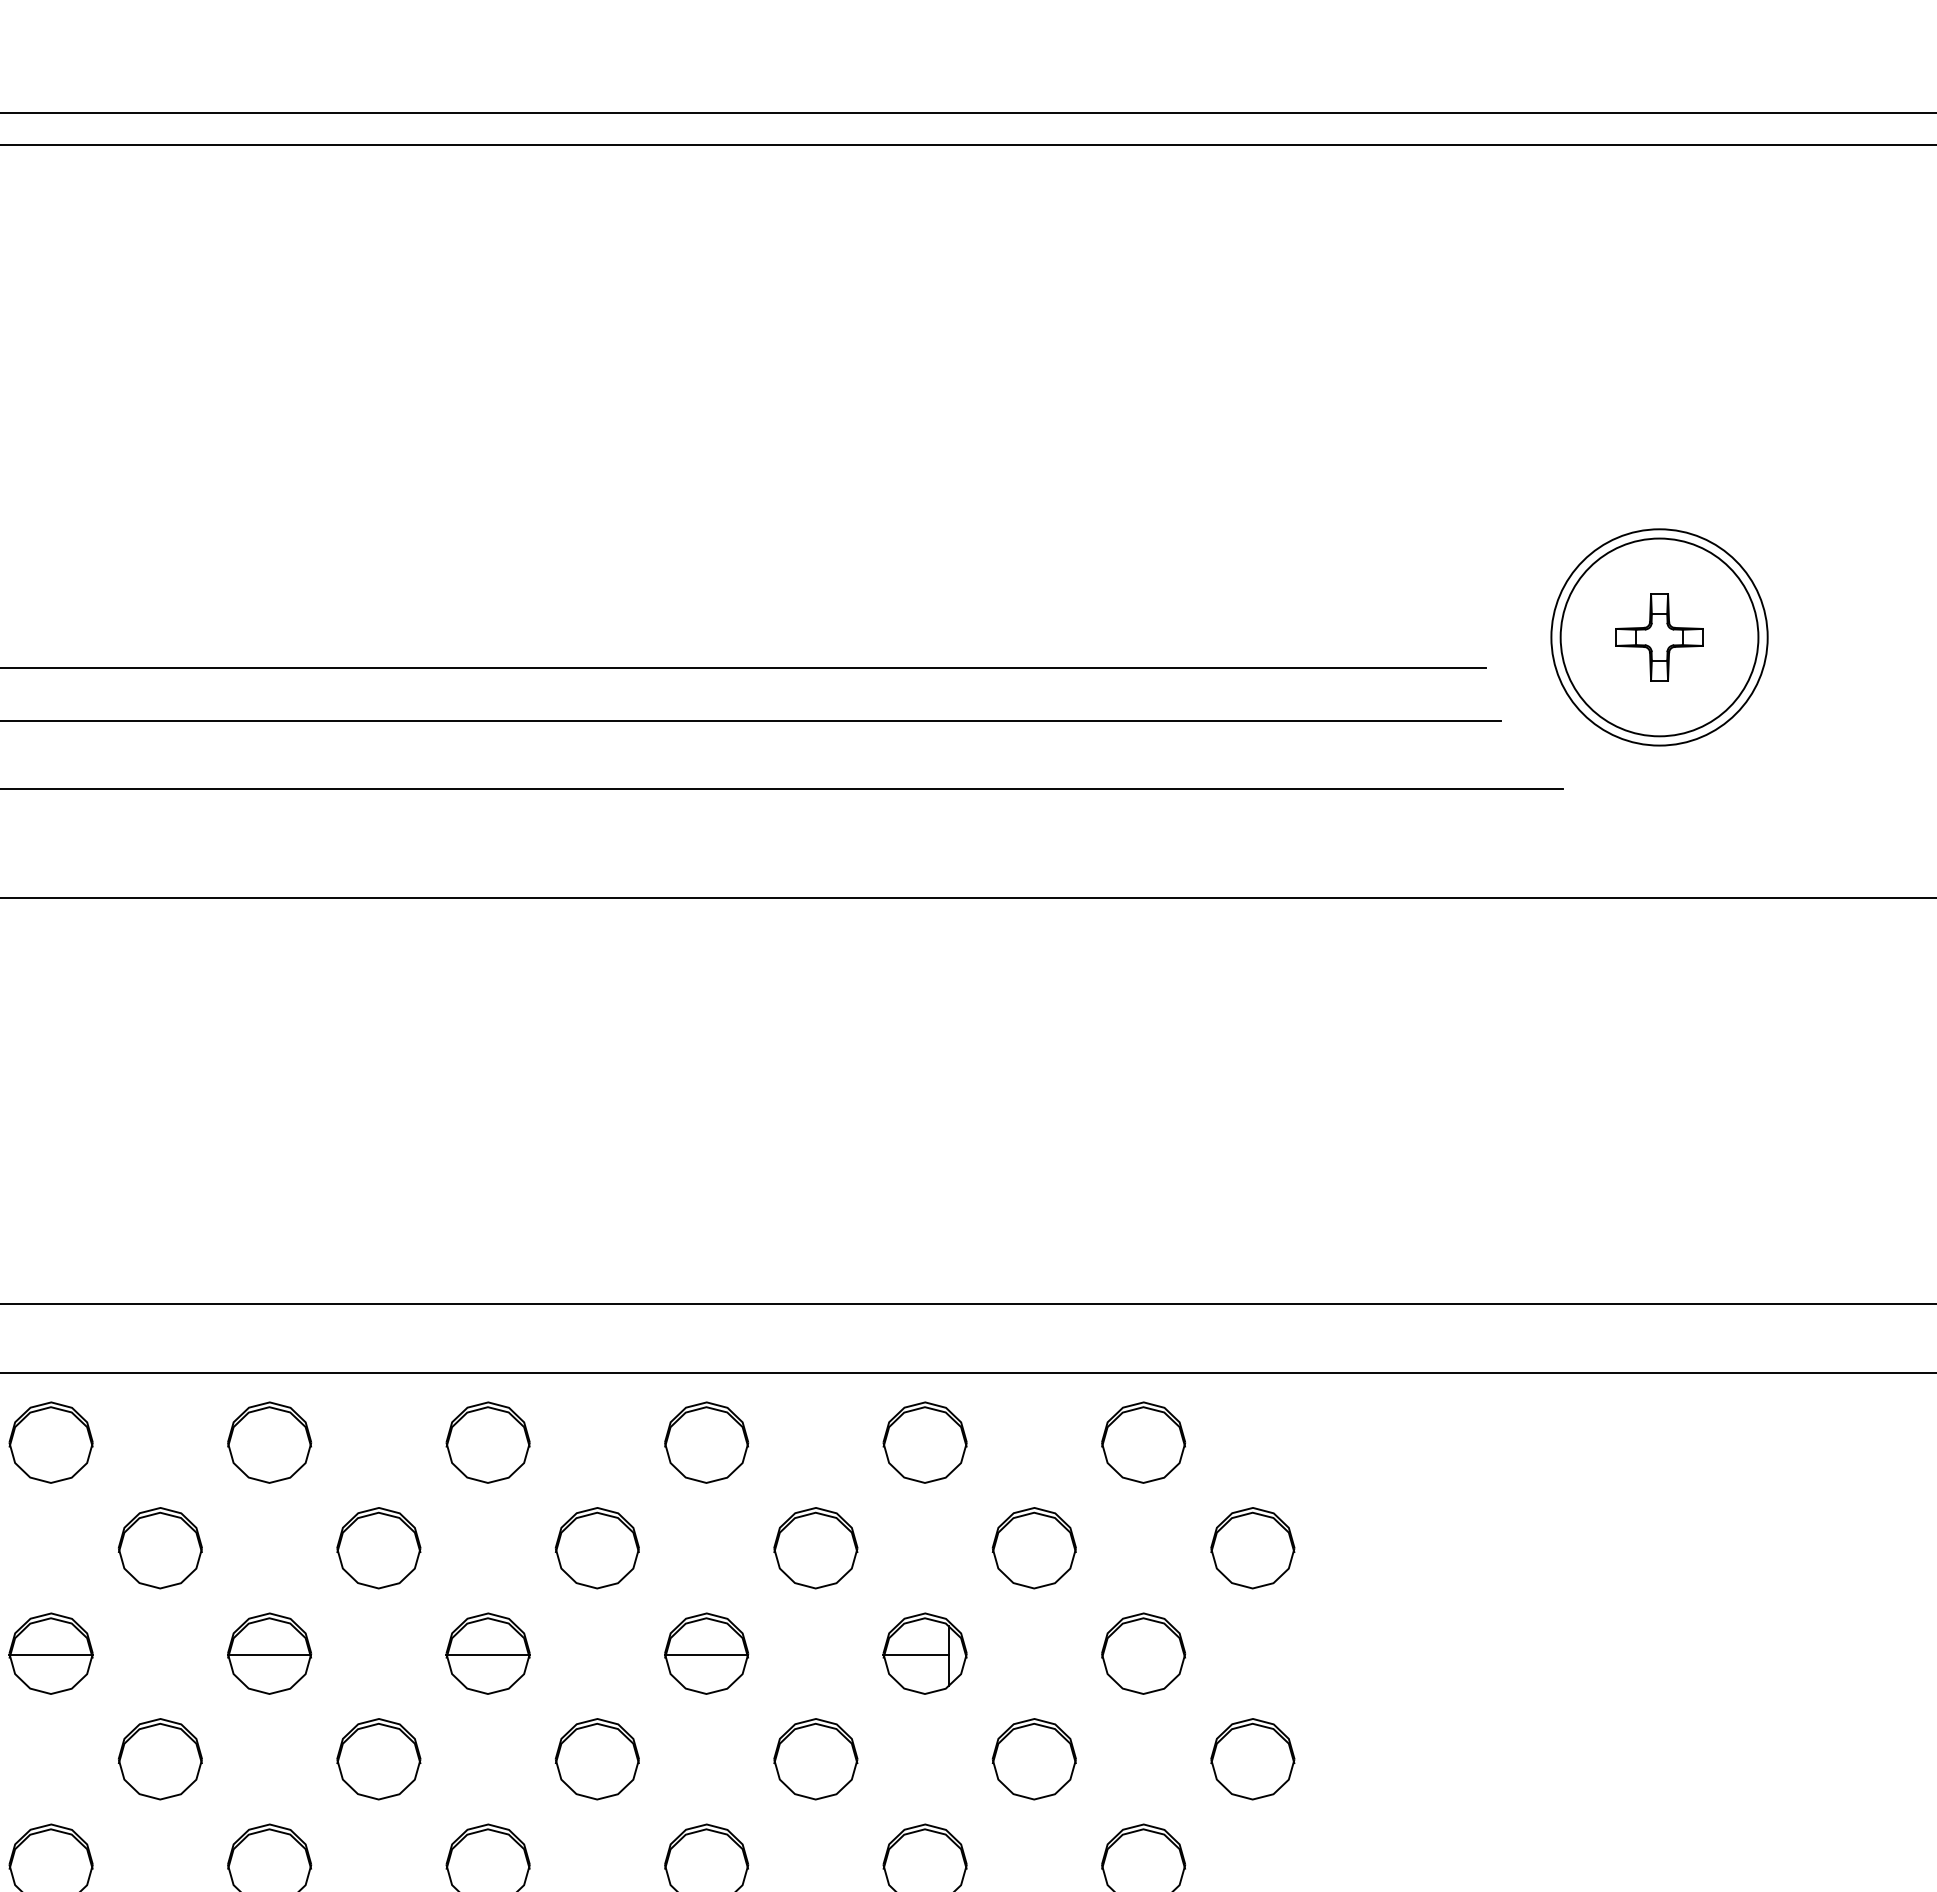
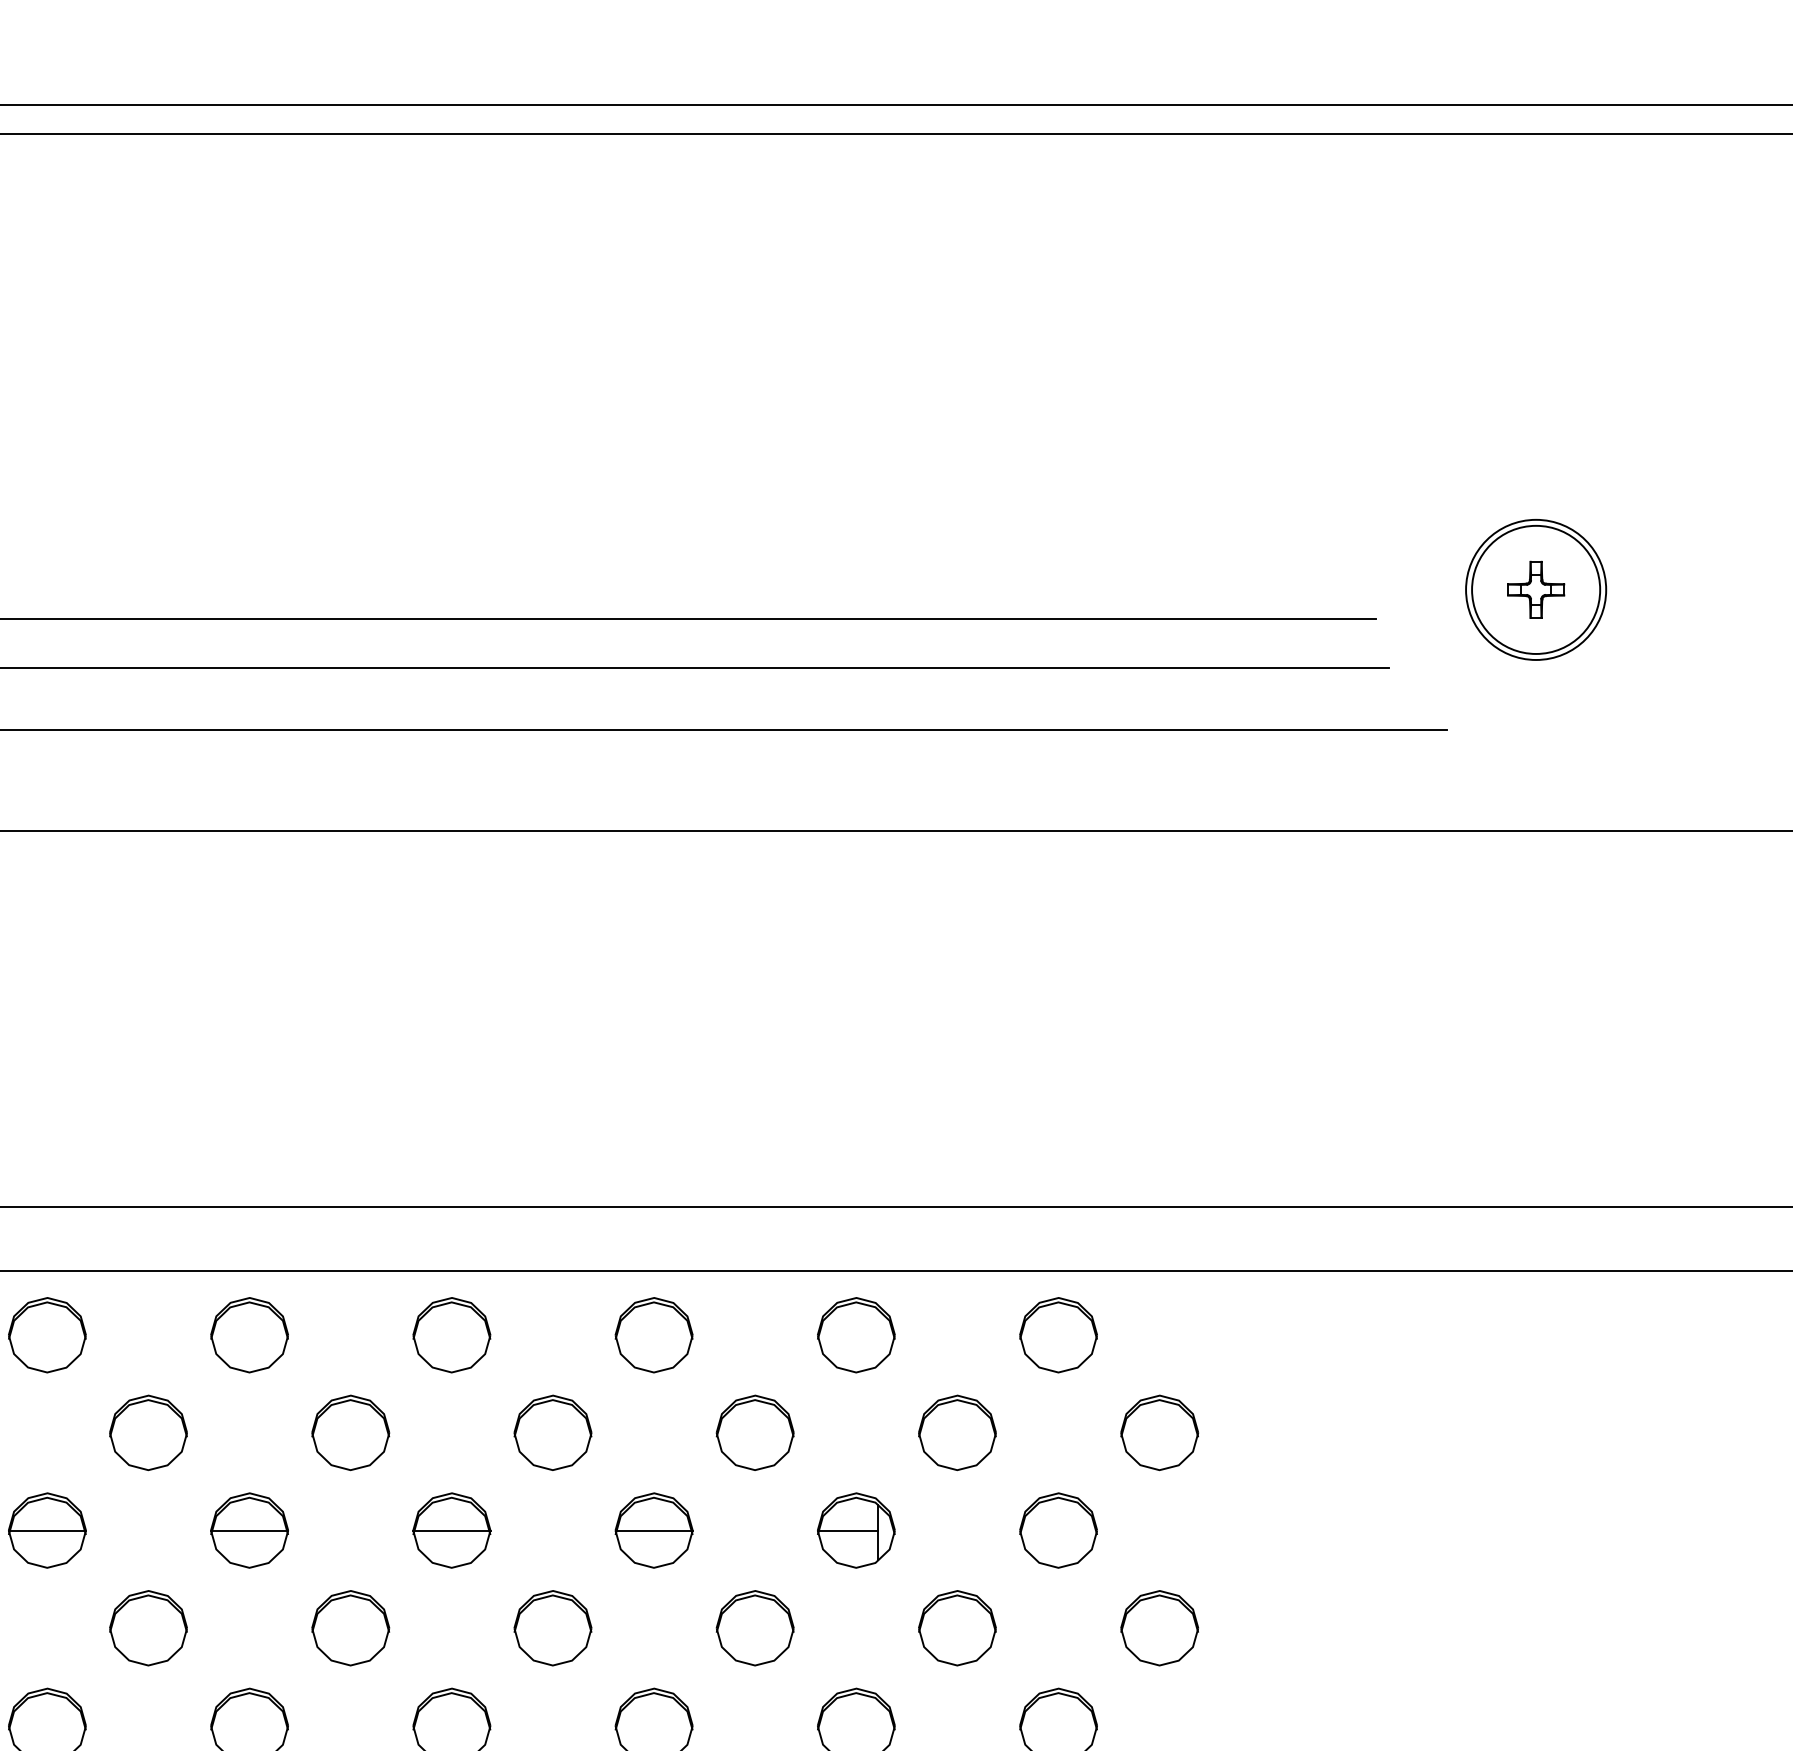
part: (1659, 637) -> (1536, 589), size x0.7

